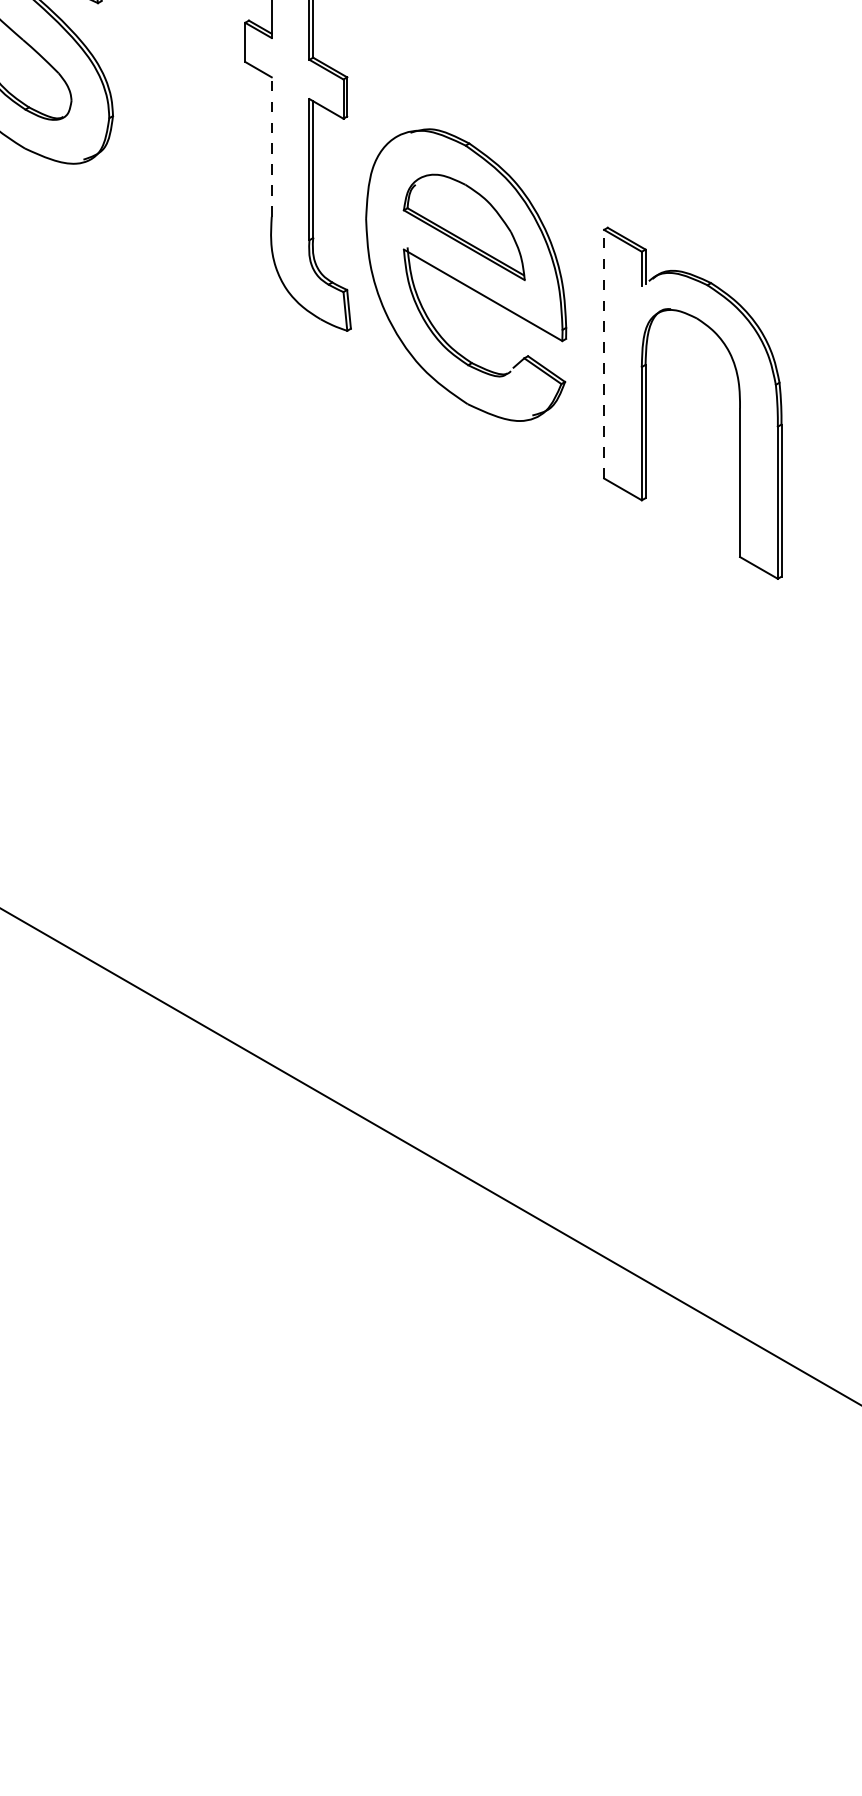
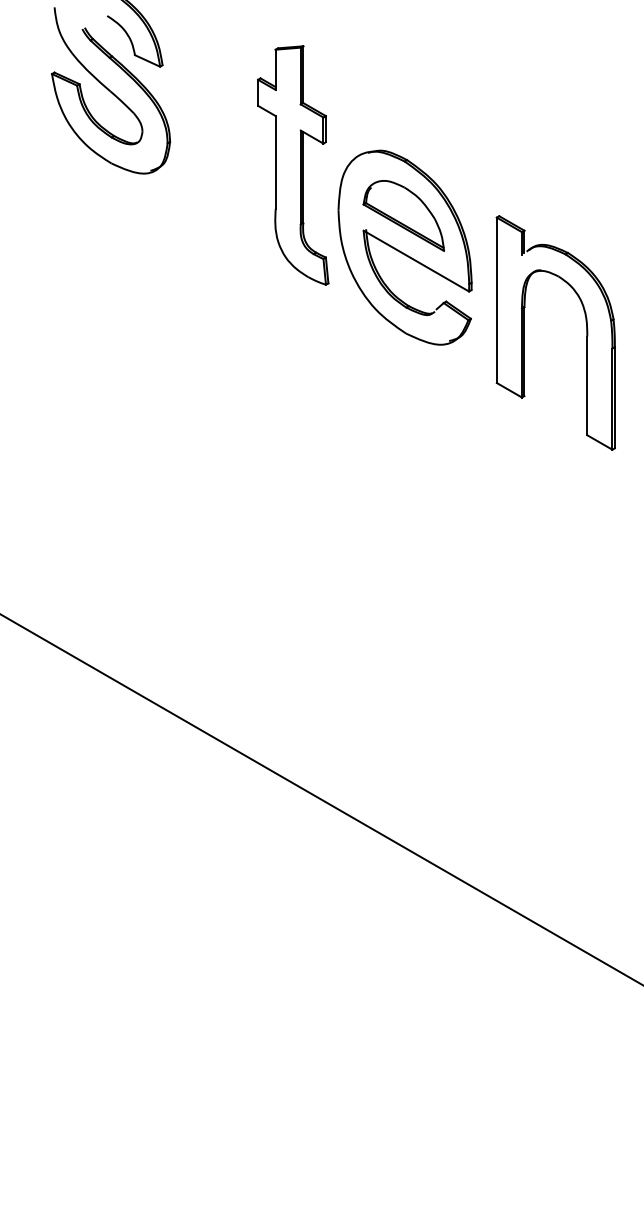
line: (271, 145) -> (275, 161), dashed -> solid
line: (603, 354) -> (496, 300), dashed -> solid

